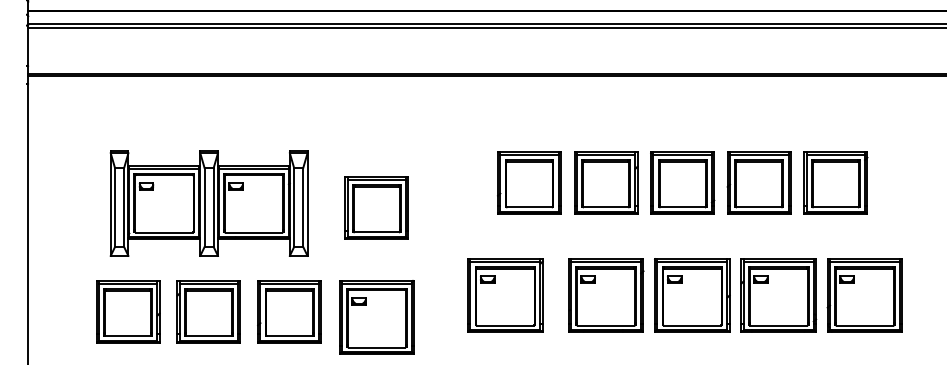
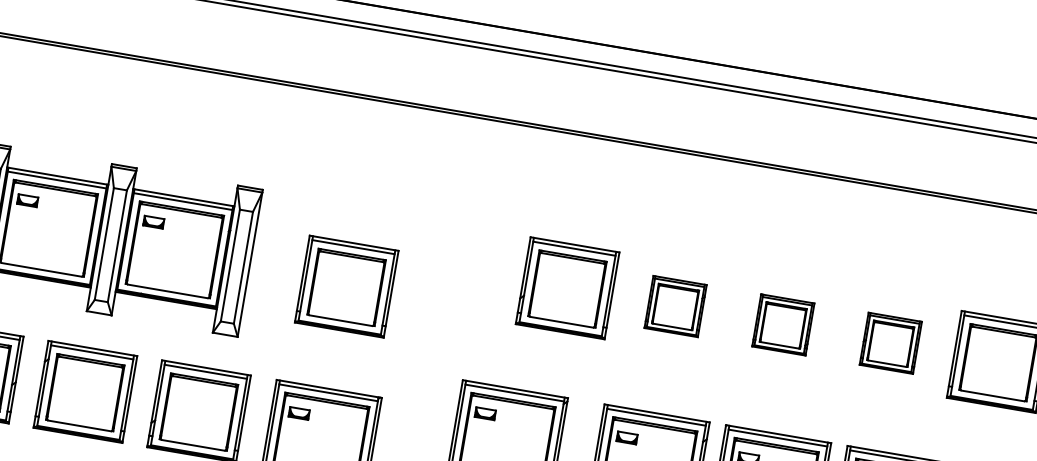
part: (606, 182) -> (676, 305), size x0.6
part: (682, 182) -> (783, 323), size x0.6
part: (758, 182) -> (890, 342), size x0.6

